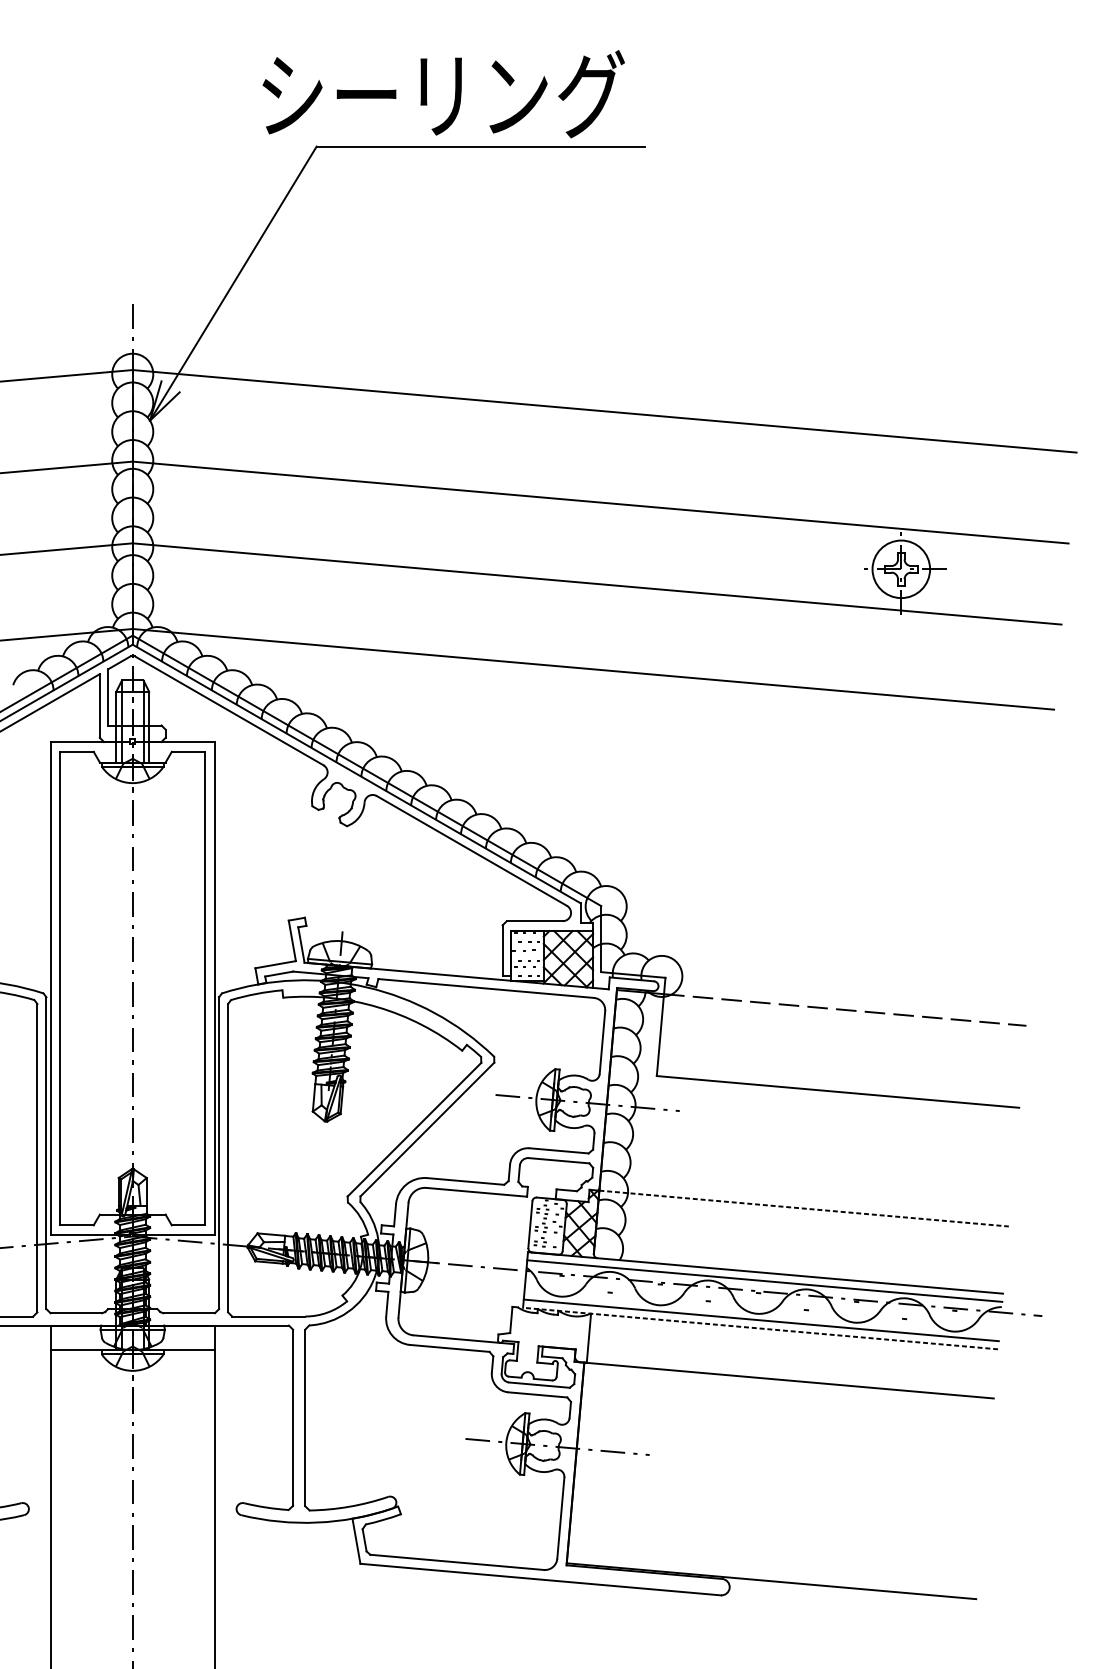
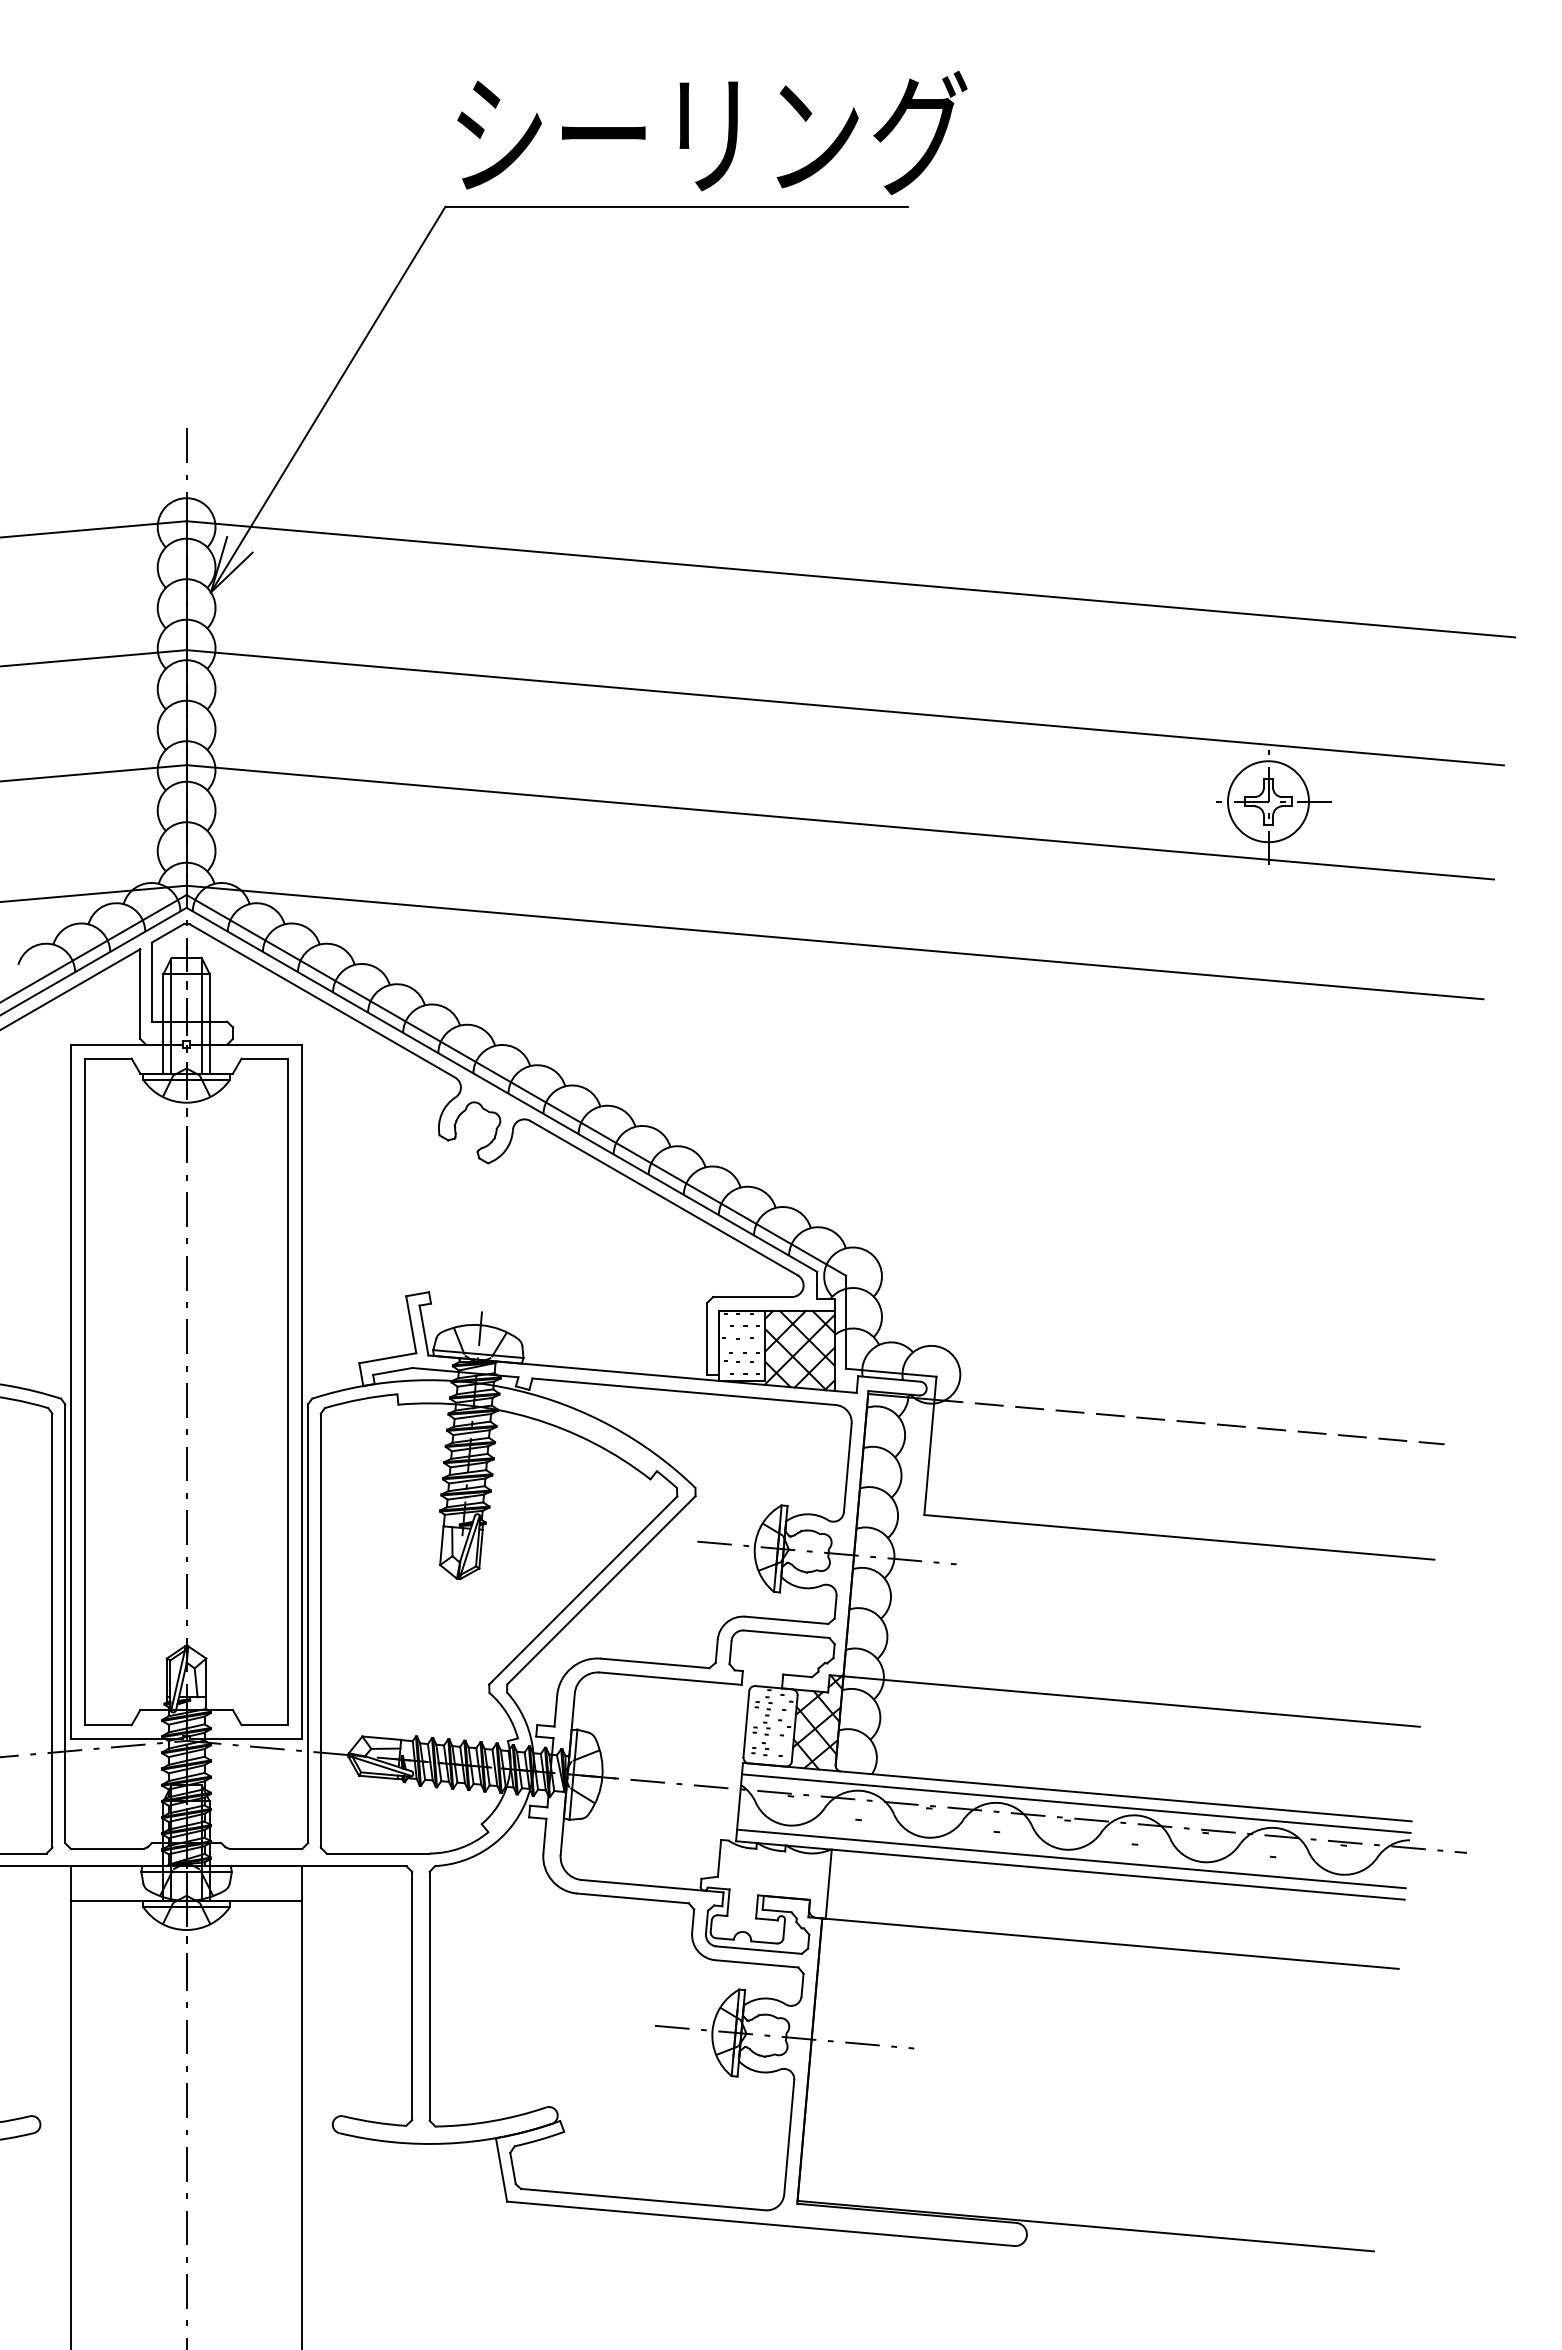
text: (443, 93) -> (712, 132), moved
line: (804, 1208) -> (1132, 1701), dashed -> solid
line: (760, 1328) -> (1070, 1870), dashed -> solid

